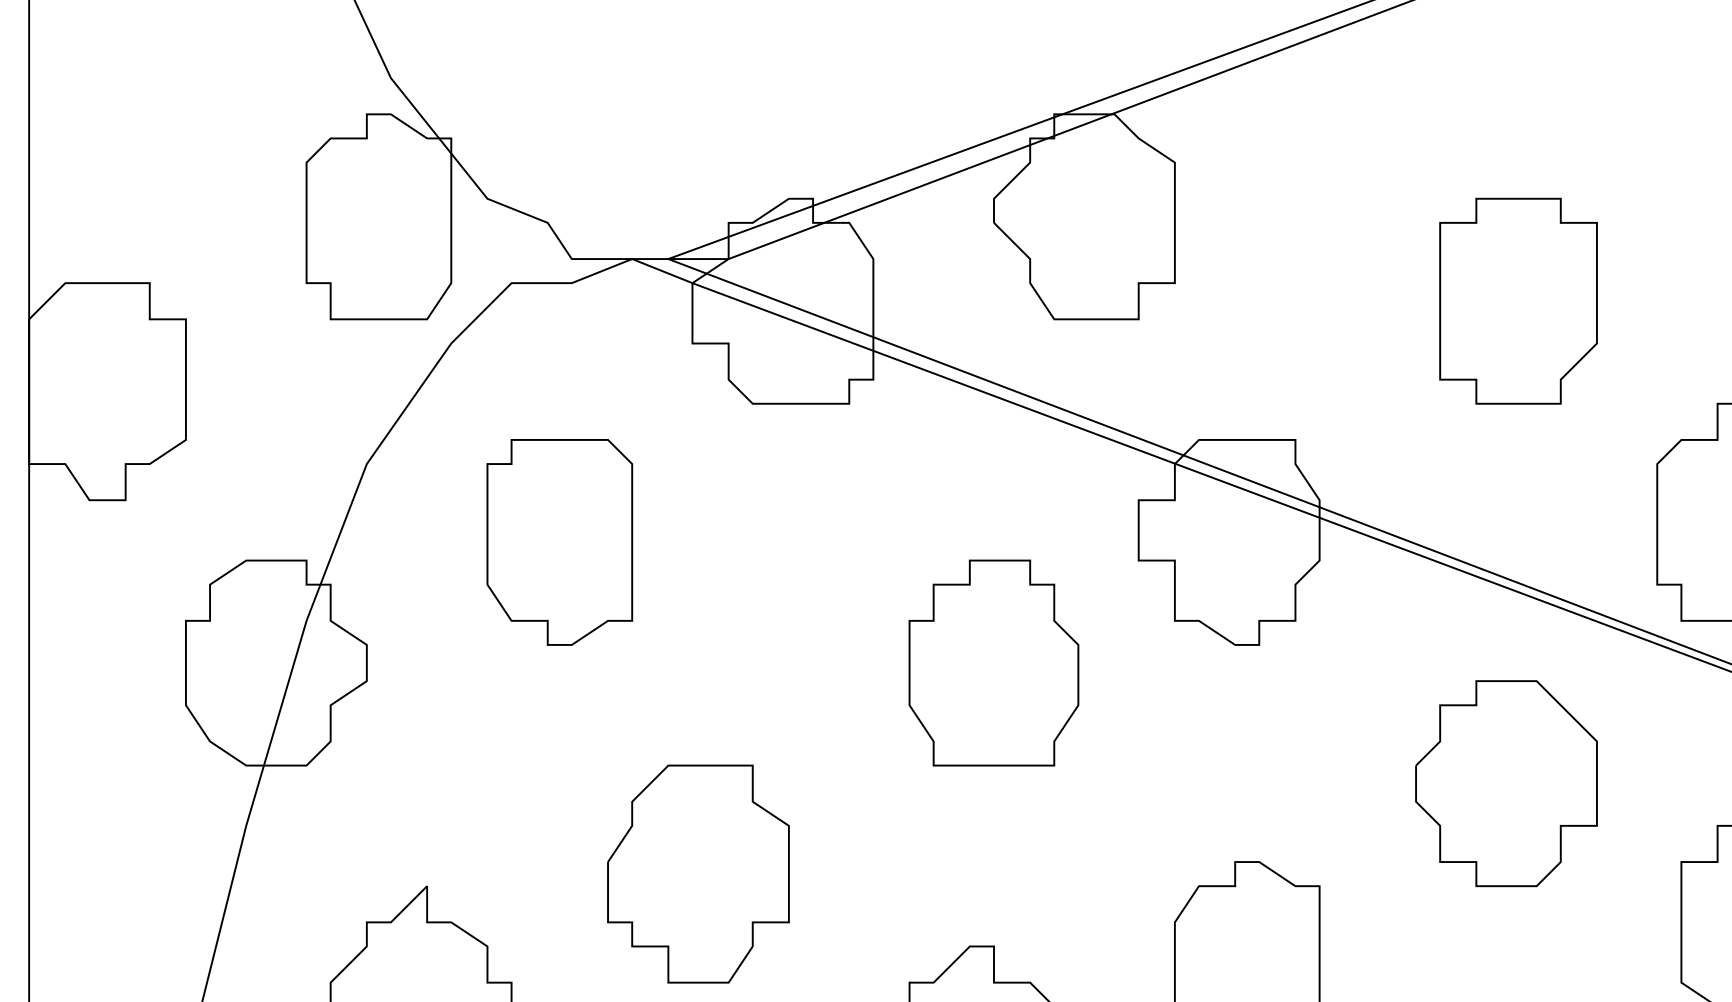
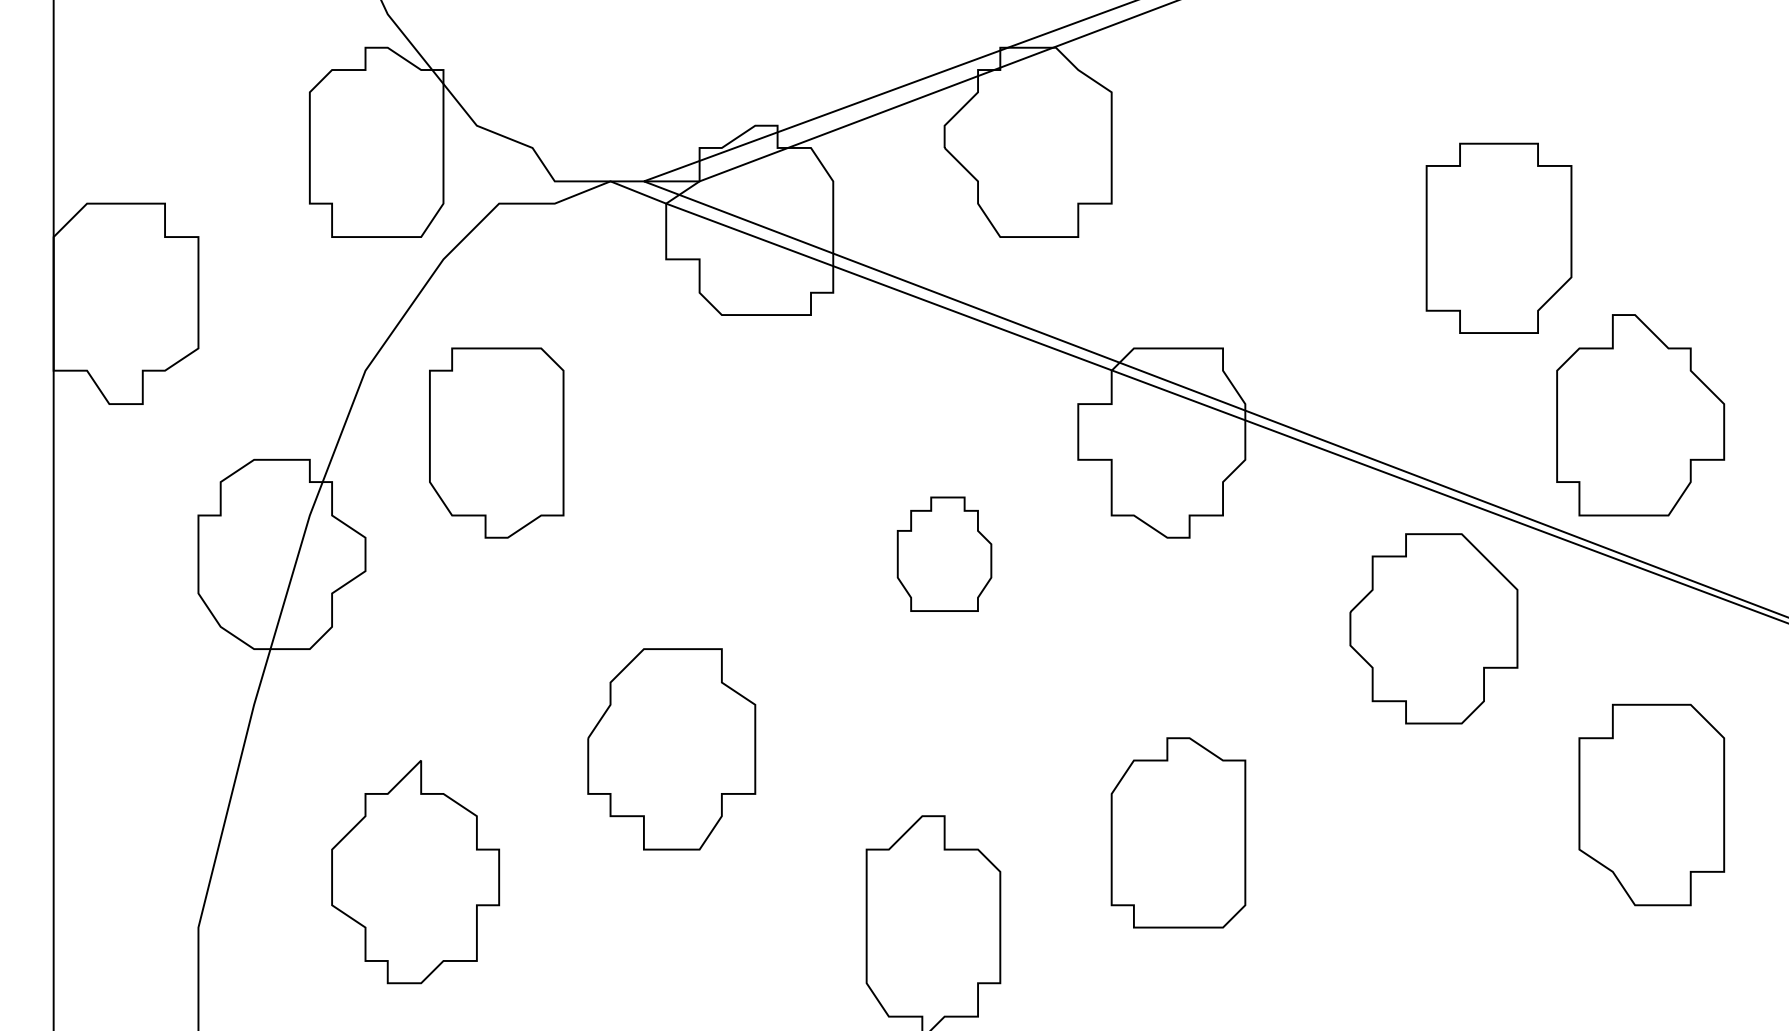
part: (1517, 300) -> (1498, 237), moved
part: (559, 541) -> (496, 442), moved
part: (993, 662) -> (944, 553), size x0.6
part: (1506, 783) -> (1433, 628), moved

